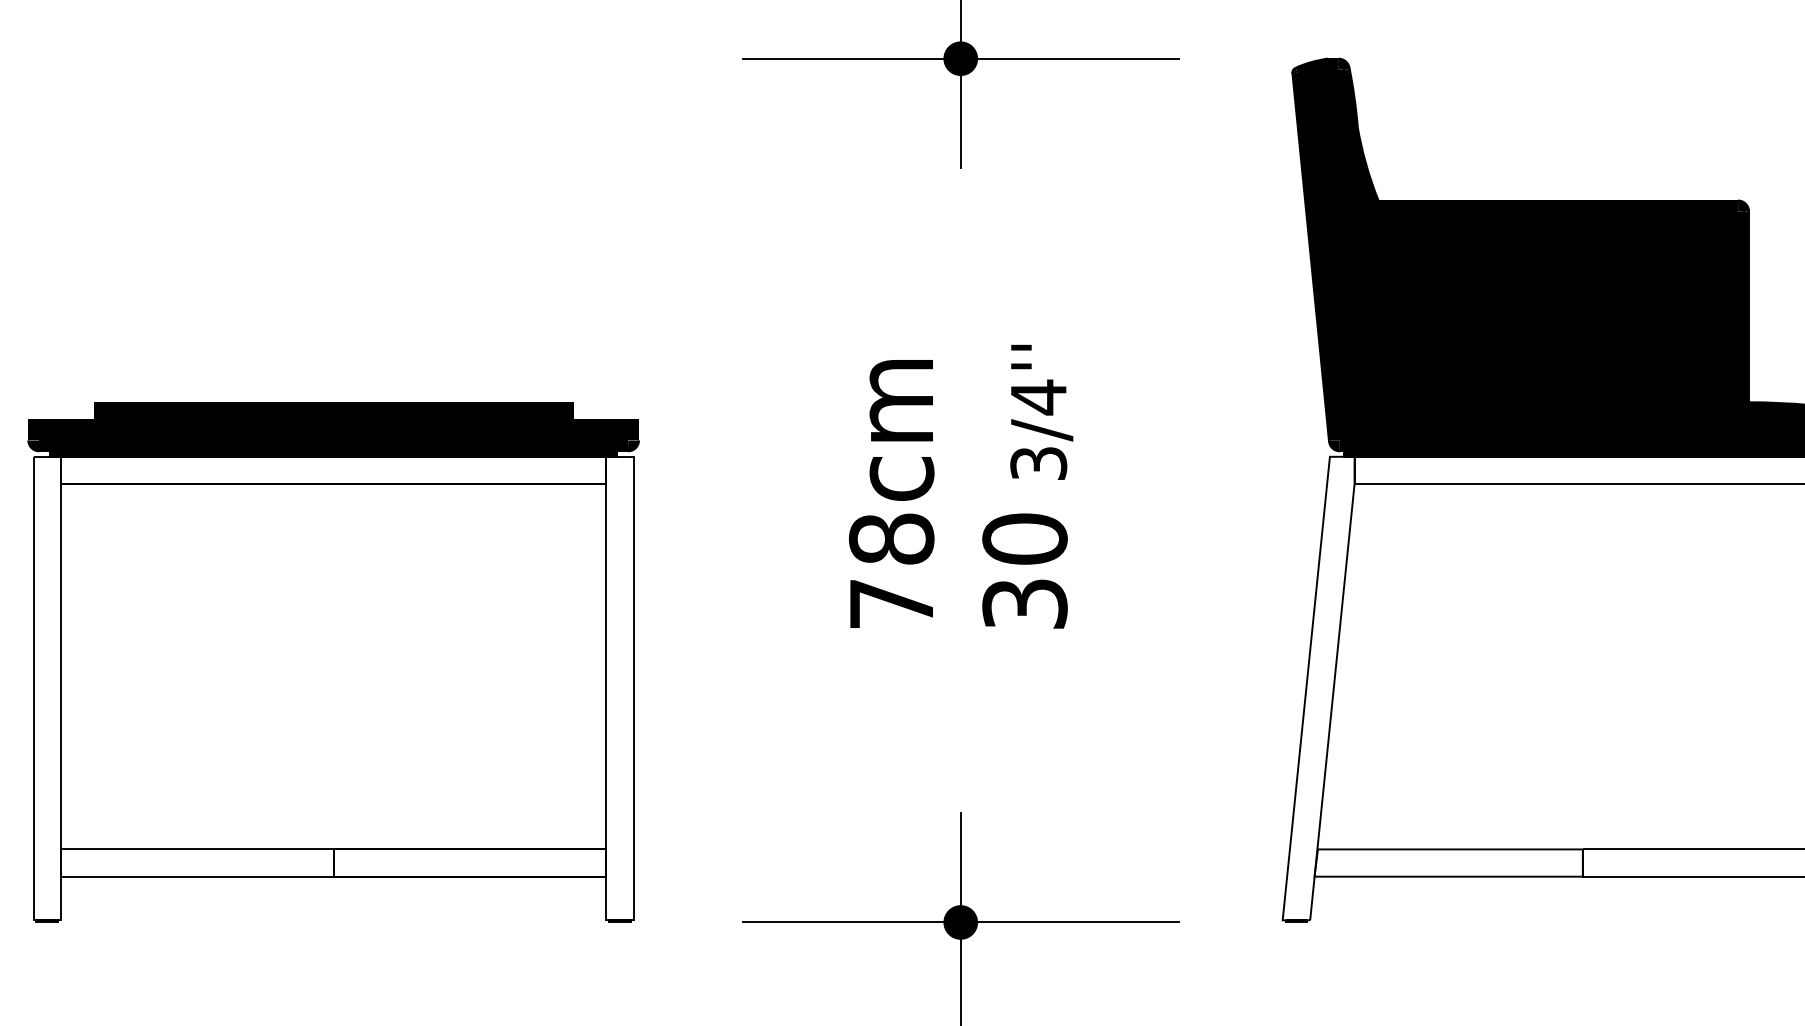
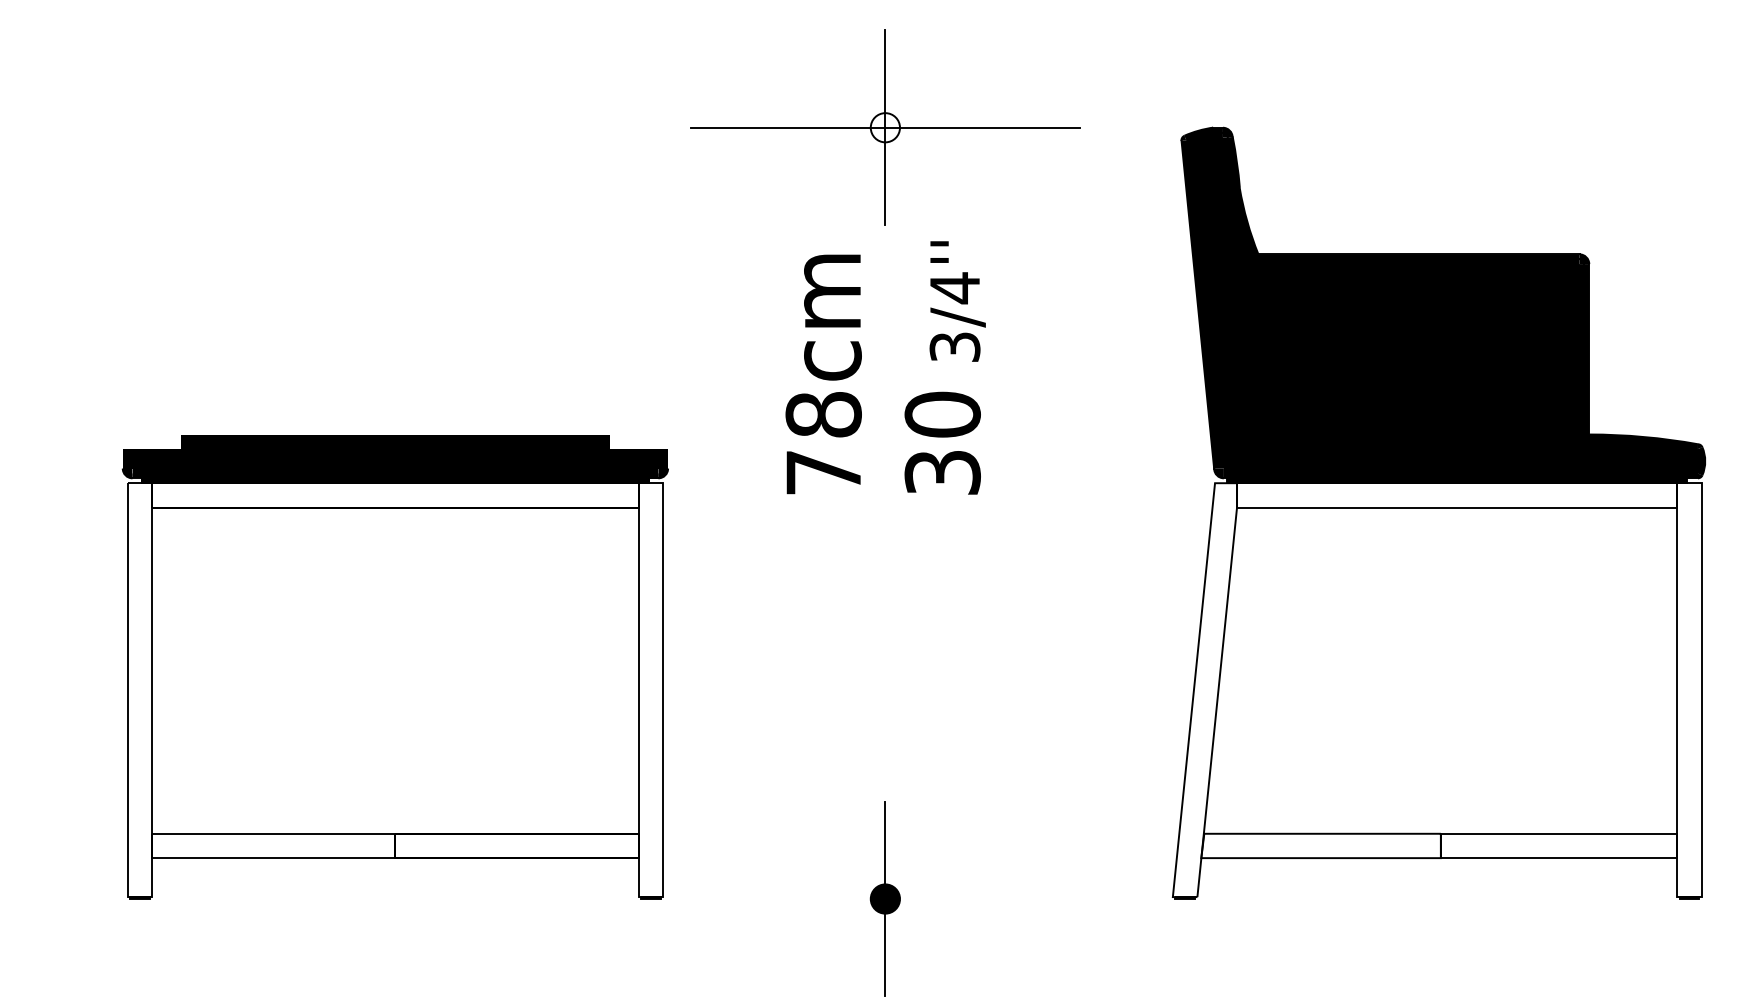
fill: (960, 58) -> (885, 127), removed
text: (960, 486) -> (885, 367), moved
part: (332, 663) -> (394, 667), moved
line: (960, 923) -> (885, 899), removed

